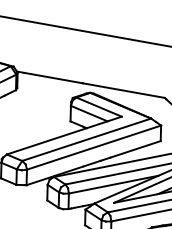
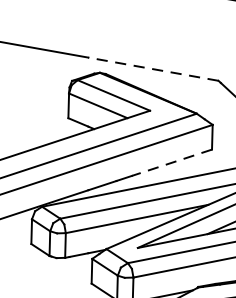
line: (123, 90) -> (152, 69), solid -> dashed
line: (135, 149) -> (171, 162), solid -> dashed

